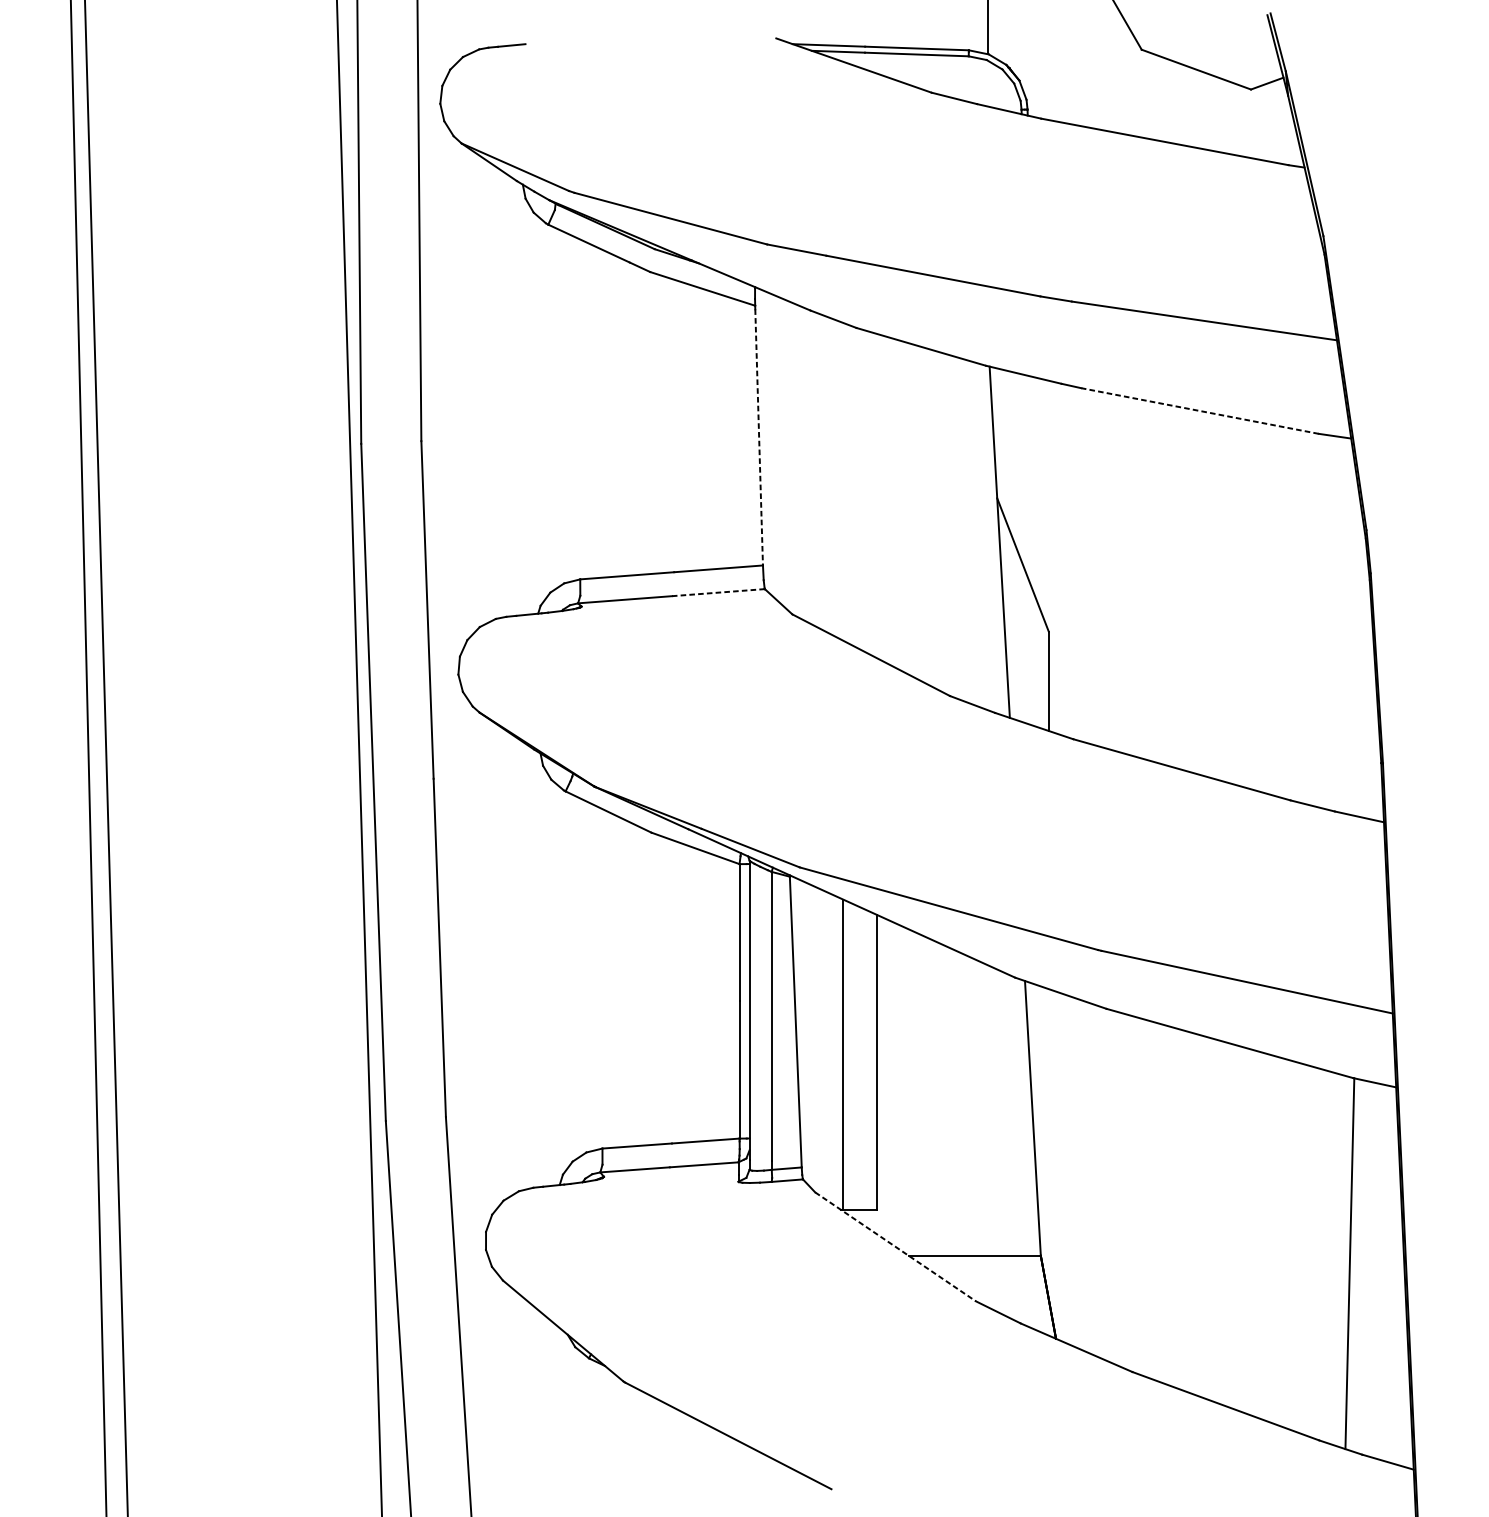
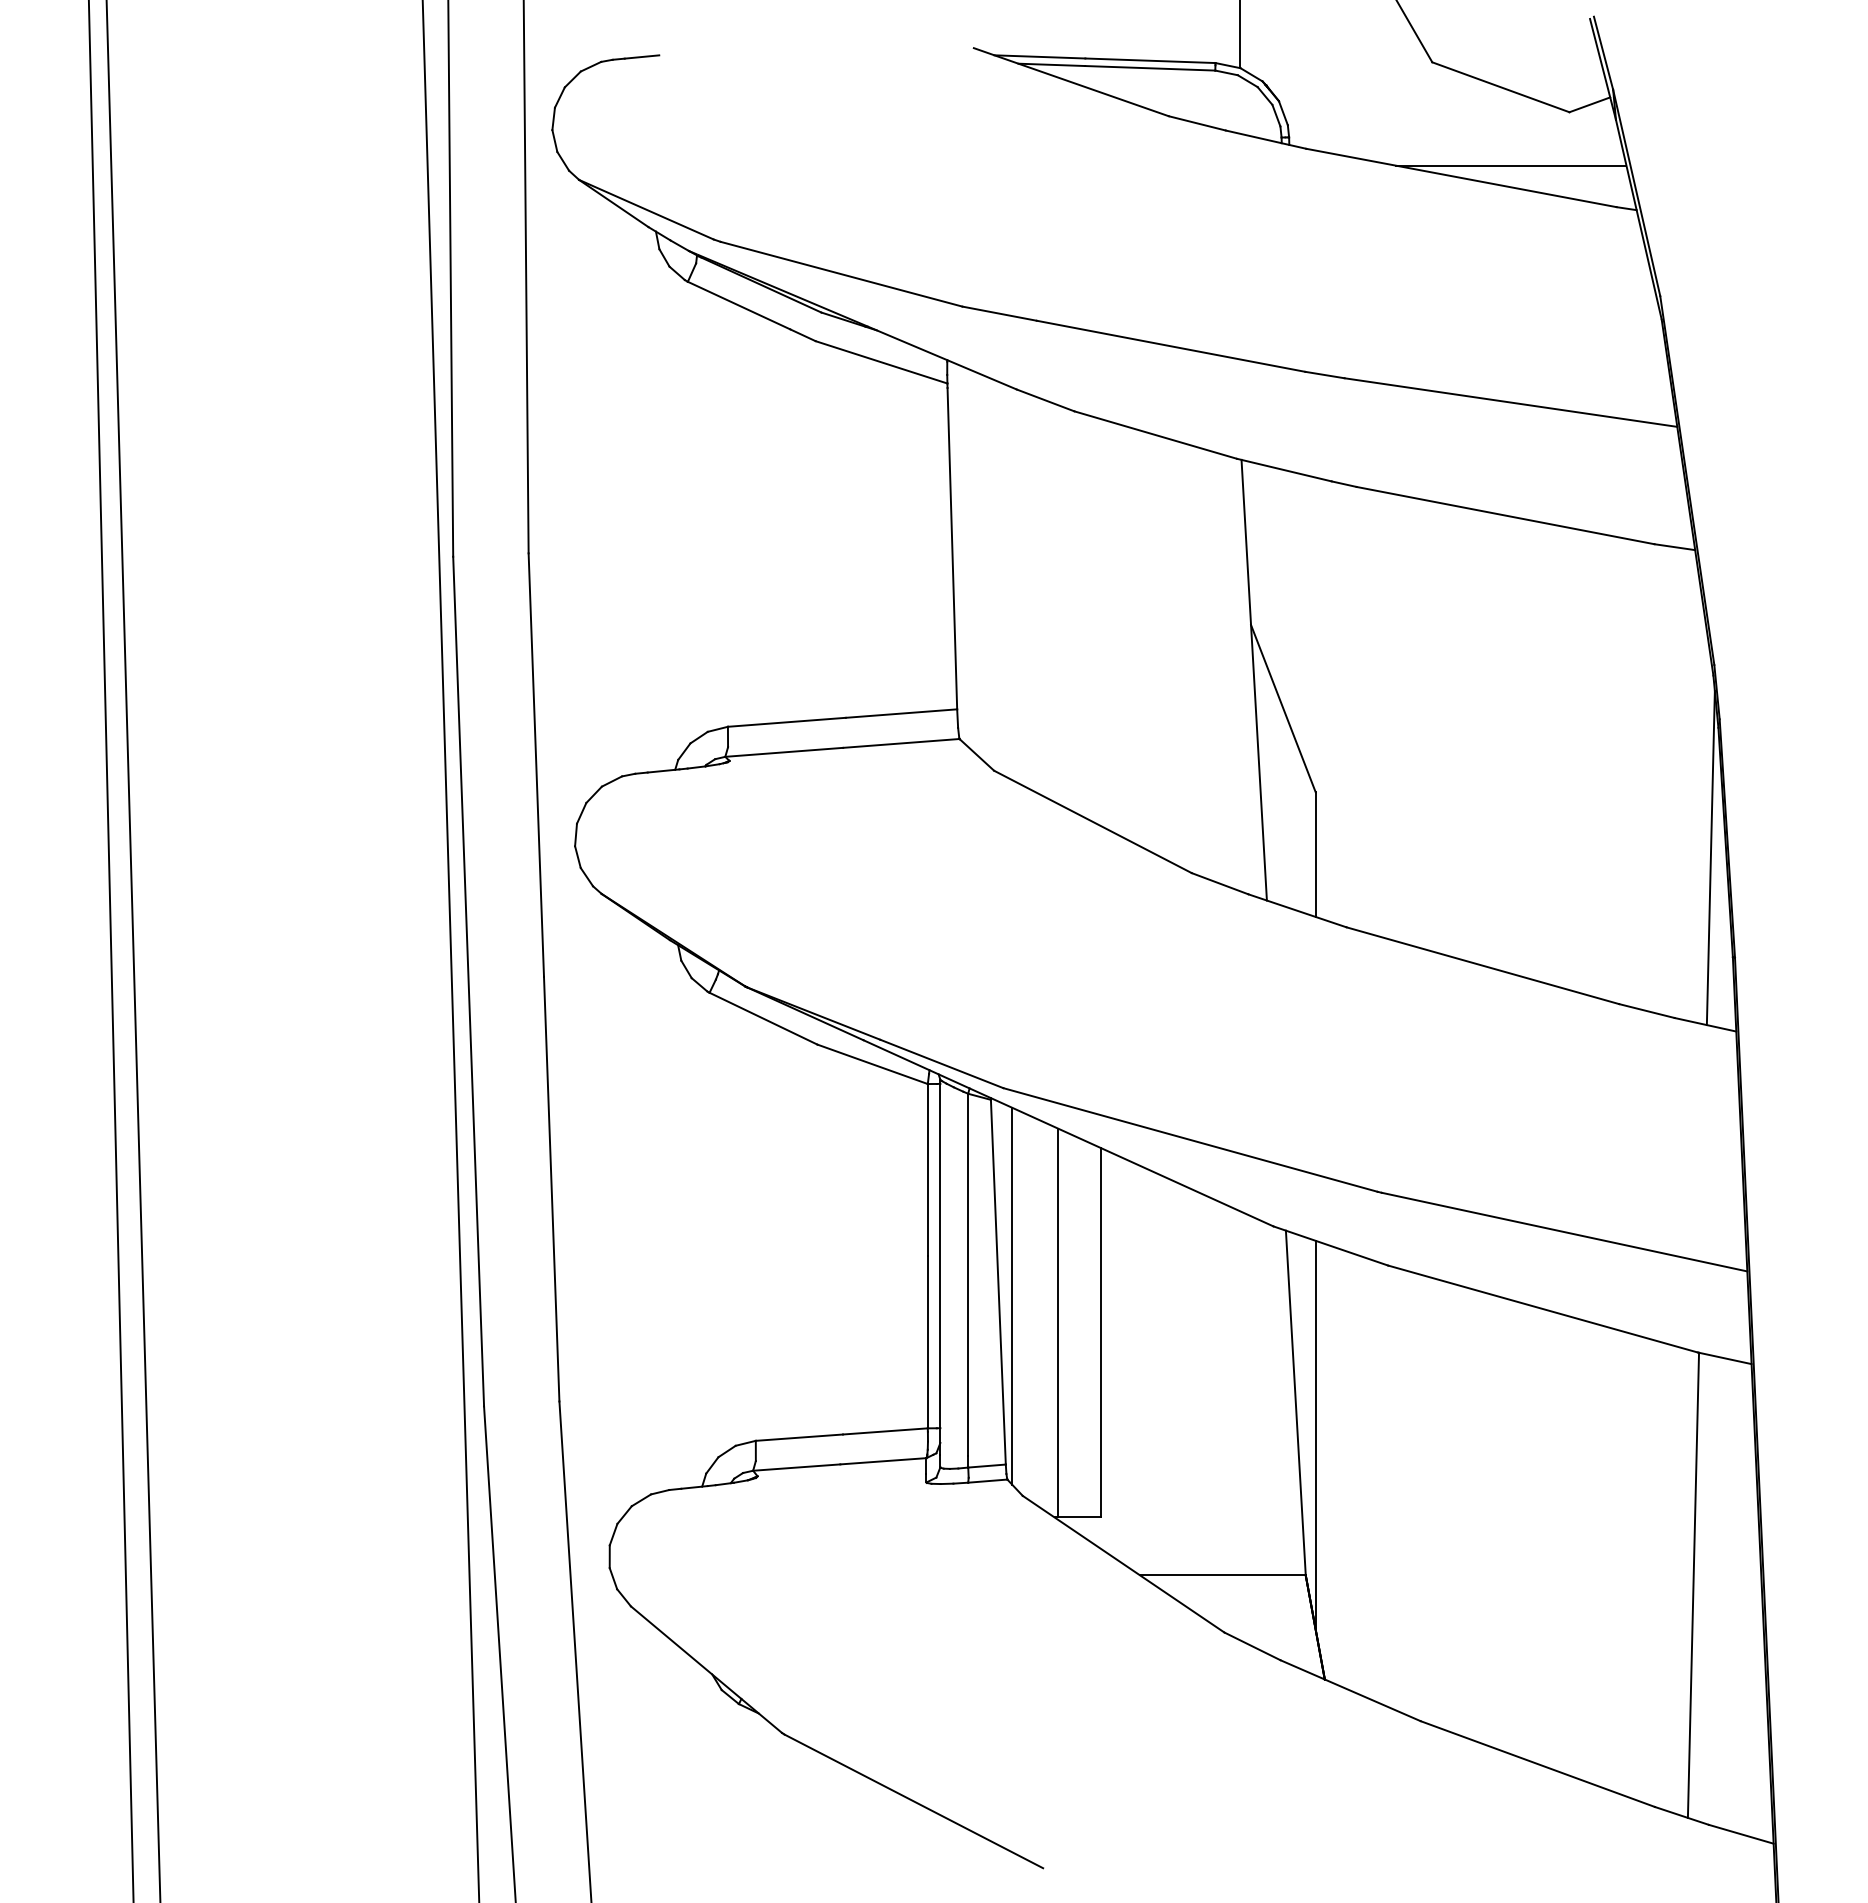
line: (1204, 131) -> (1510, 165), added
line: (1200, 410) -> (1505, 515), dashed -> solid
line: (759, 437) -> (952, 548), dashed -> solid
line: (717, 592) -> (900, 743), dashed -> solid
line: (1363, 683) -> (1710, 857), added
line: (807, 1032) -> (1012, 1295), added
line: (1048, 1143) -> (1315, 1434), added
line: (895, 1247) -> (1123, 1564), dashed -> solid

